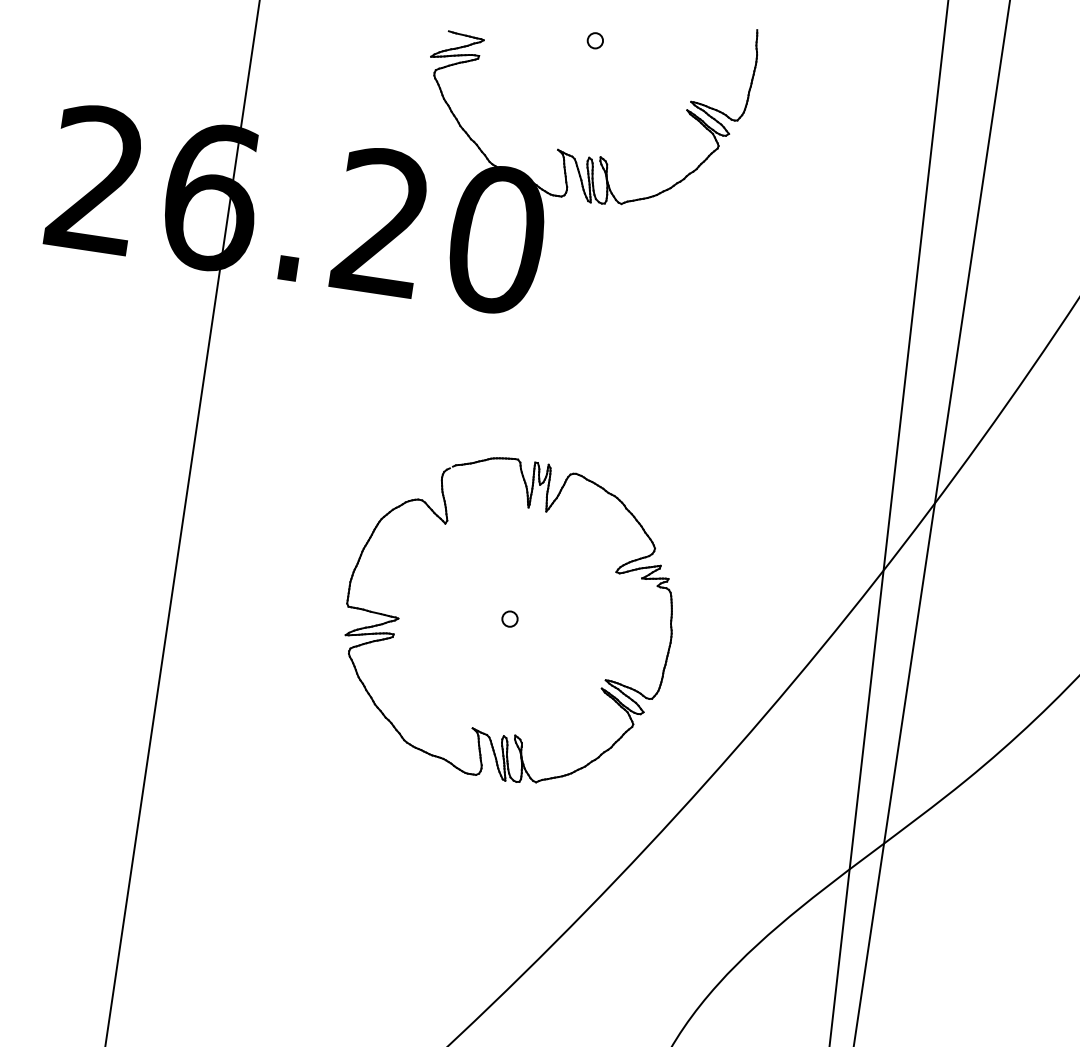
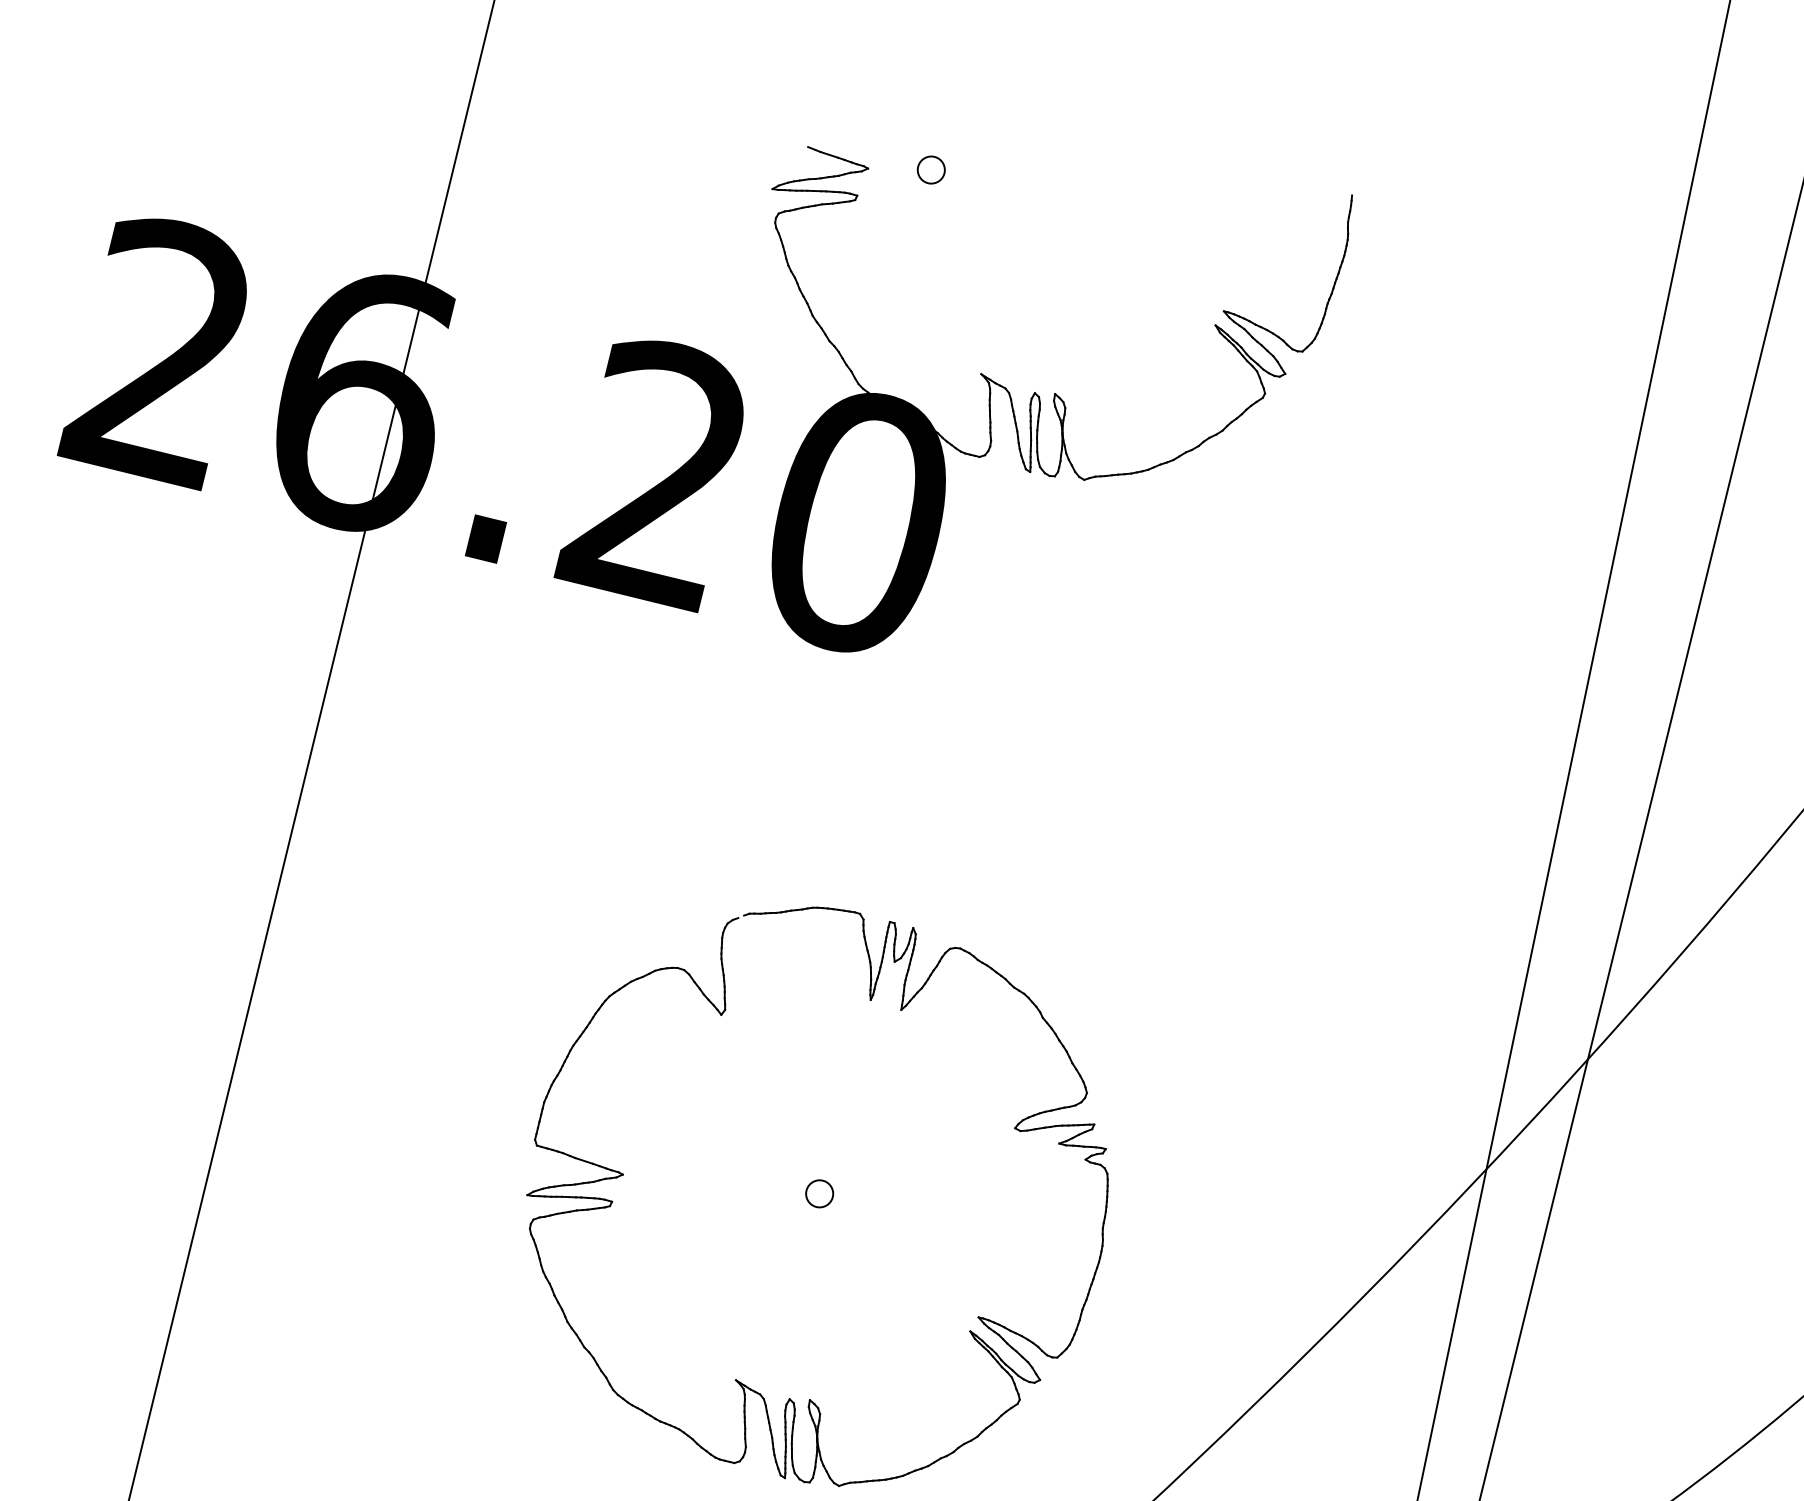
circle: (594, 40) -> (929, 169), moved

